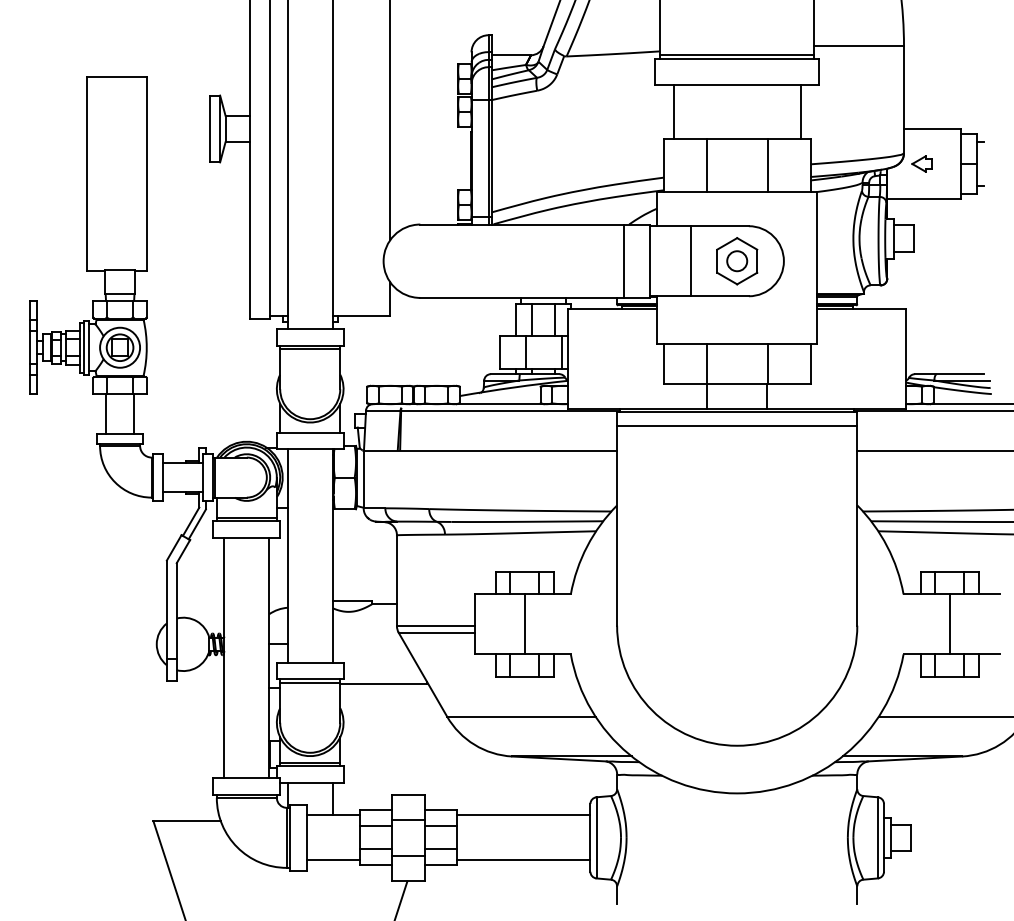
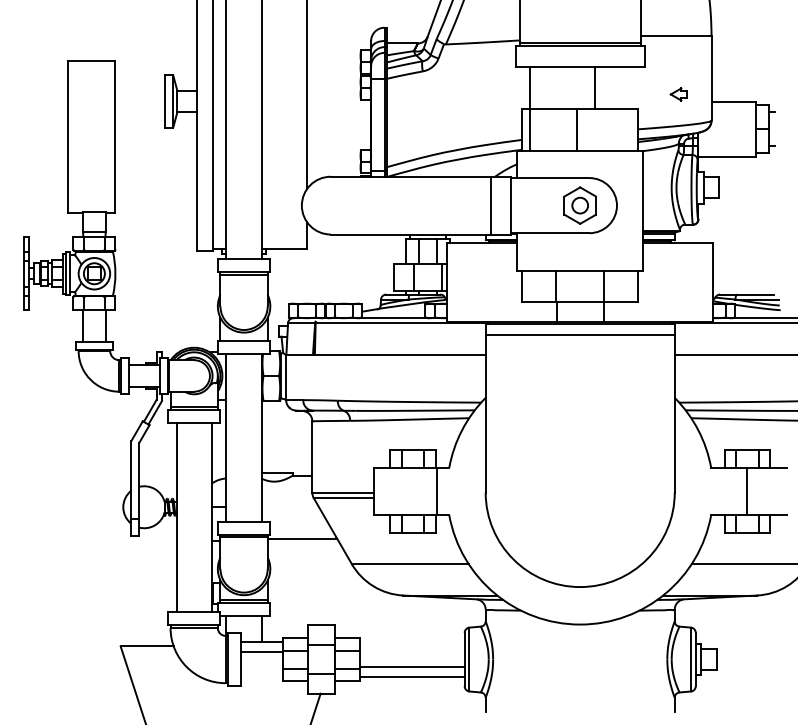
line: (800, 111) -> (594, 87), moved
part: (921, 163) -> (678, 94), moved
line: (706, 165) -> (530, 130), moved
line: (767, 165) -> (577, 130), moved
line: (690, 261) -> (543, 205), removed
line: (524, 624) -> (436, 491), moved
line: (523, 815) -> (411, 667), moved
line: (333, 860) -> (262, 652), moved

